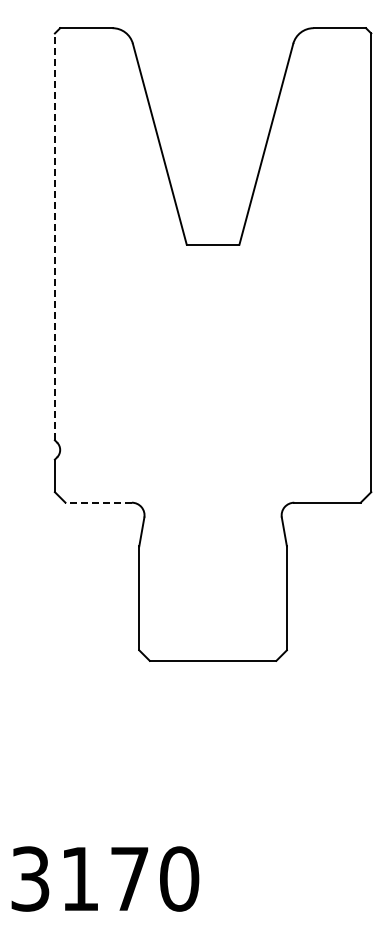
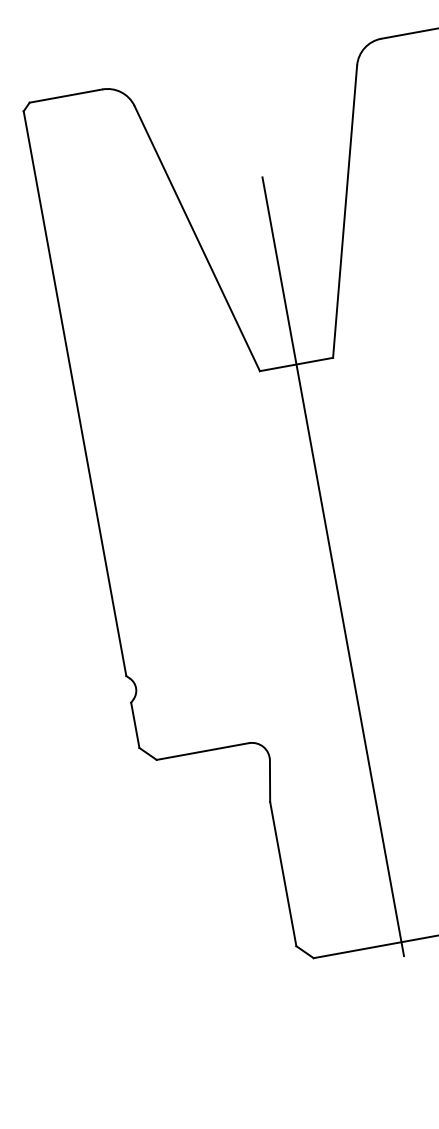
line: (54, 236) -> (74, 393), dashed -> solid
line: (213, 389) -> (333, 565), added
line: (98, 502) -> (202, 751), dashed -> solid

